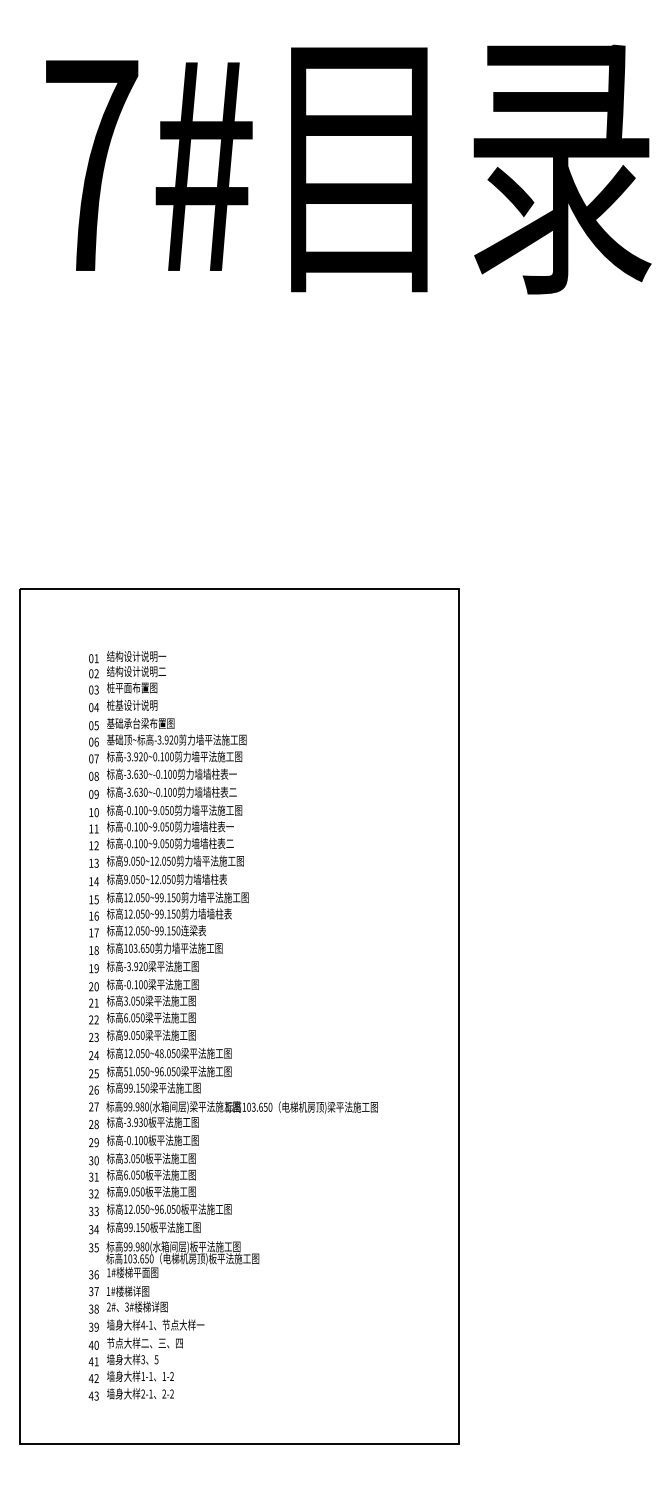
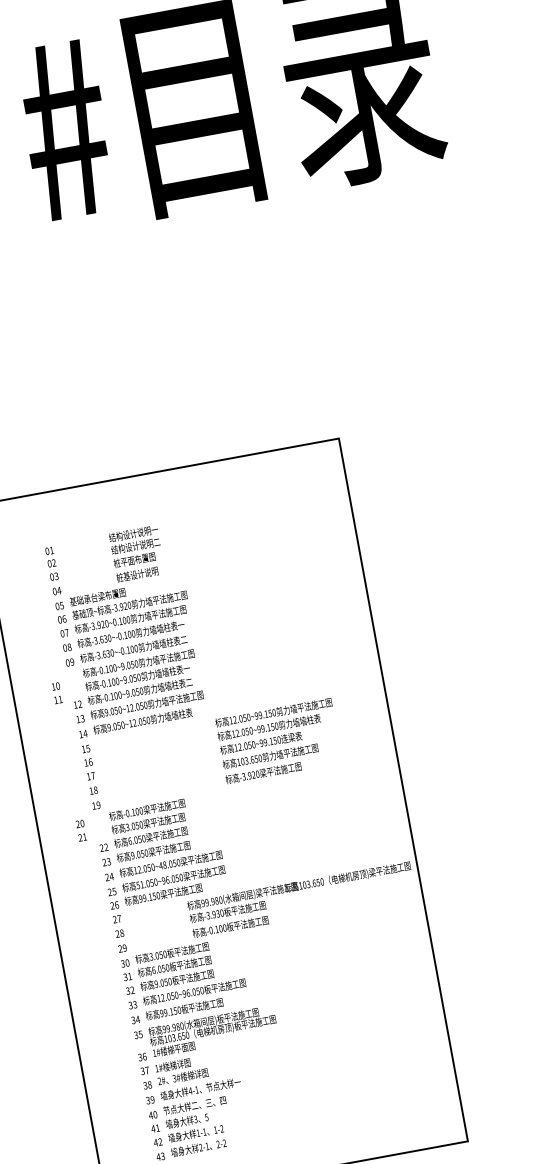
text: (136, 680) -> (137, 553), moved
text: (93, 820) -> (56, 693), moved
text: (177, 931) -> (278, 740), moved
text: (93, 994) -> (80, 830), moved
text: (241, 1123) -> (300, 899), moved

